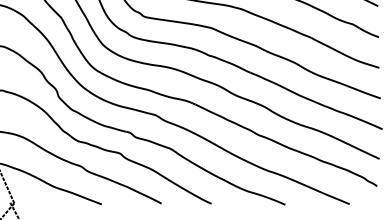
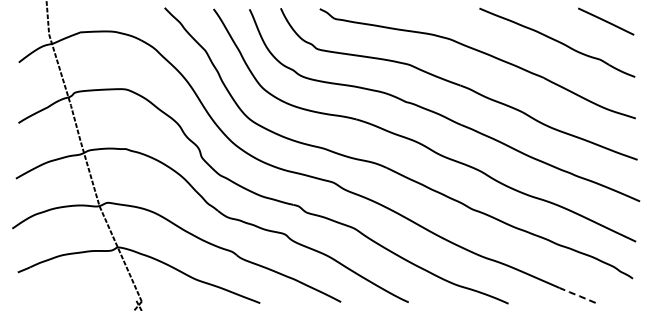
line: (336, 198) -> (577, 295), solid -> dashed

